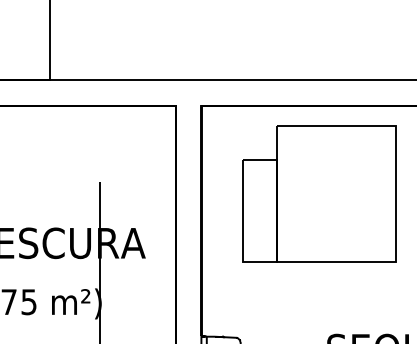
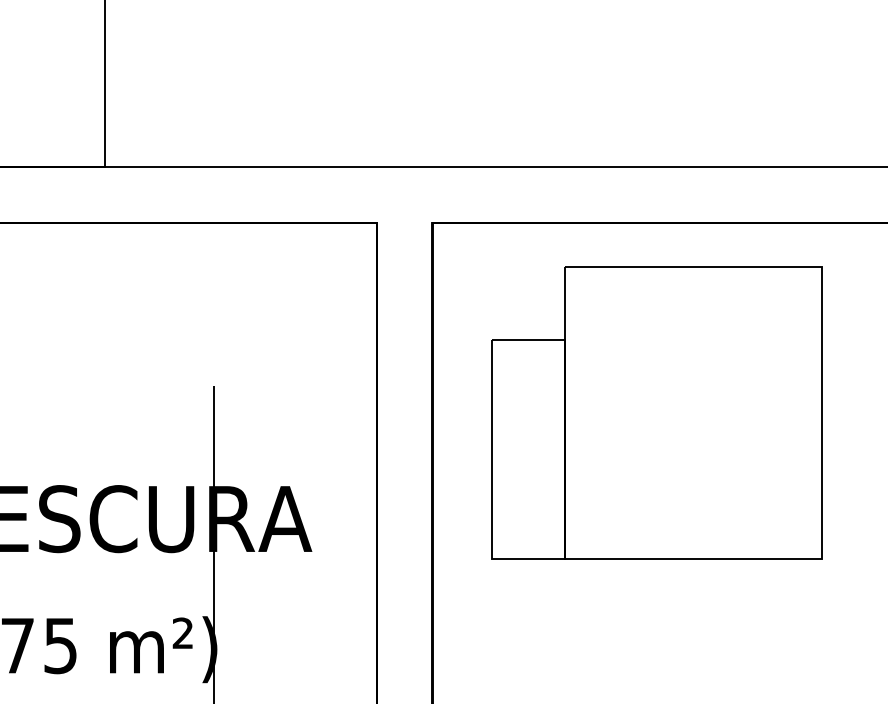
part: (319, 193) -> (656, 411), moved

